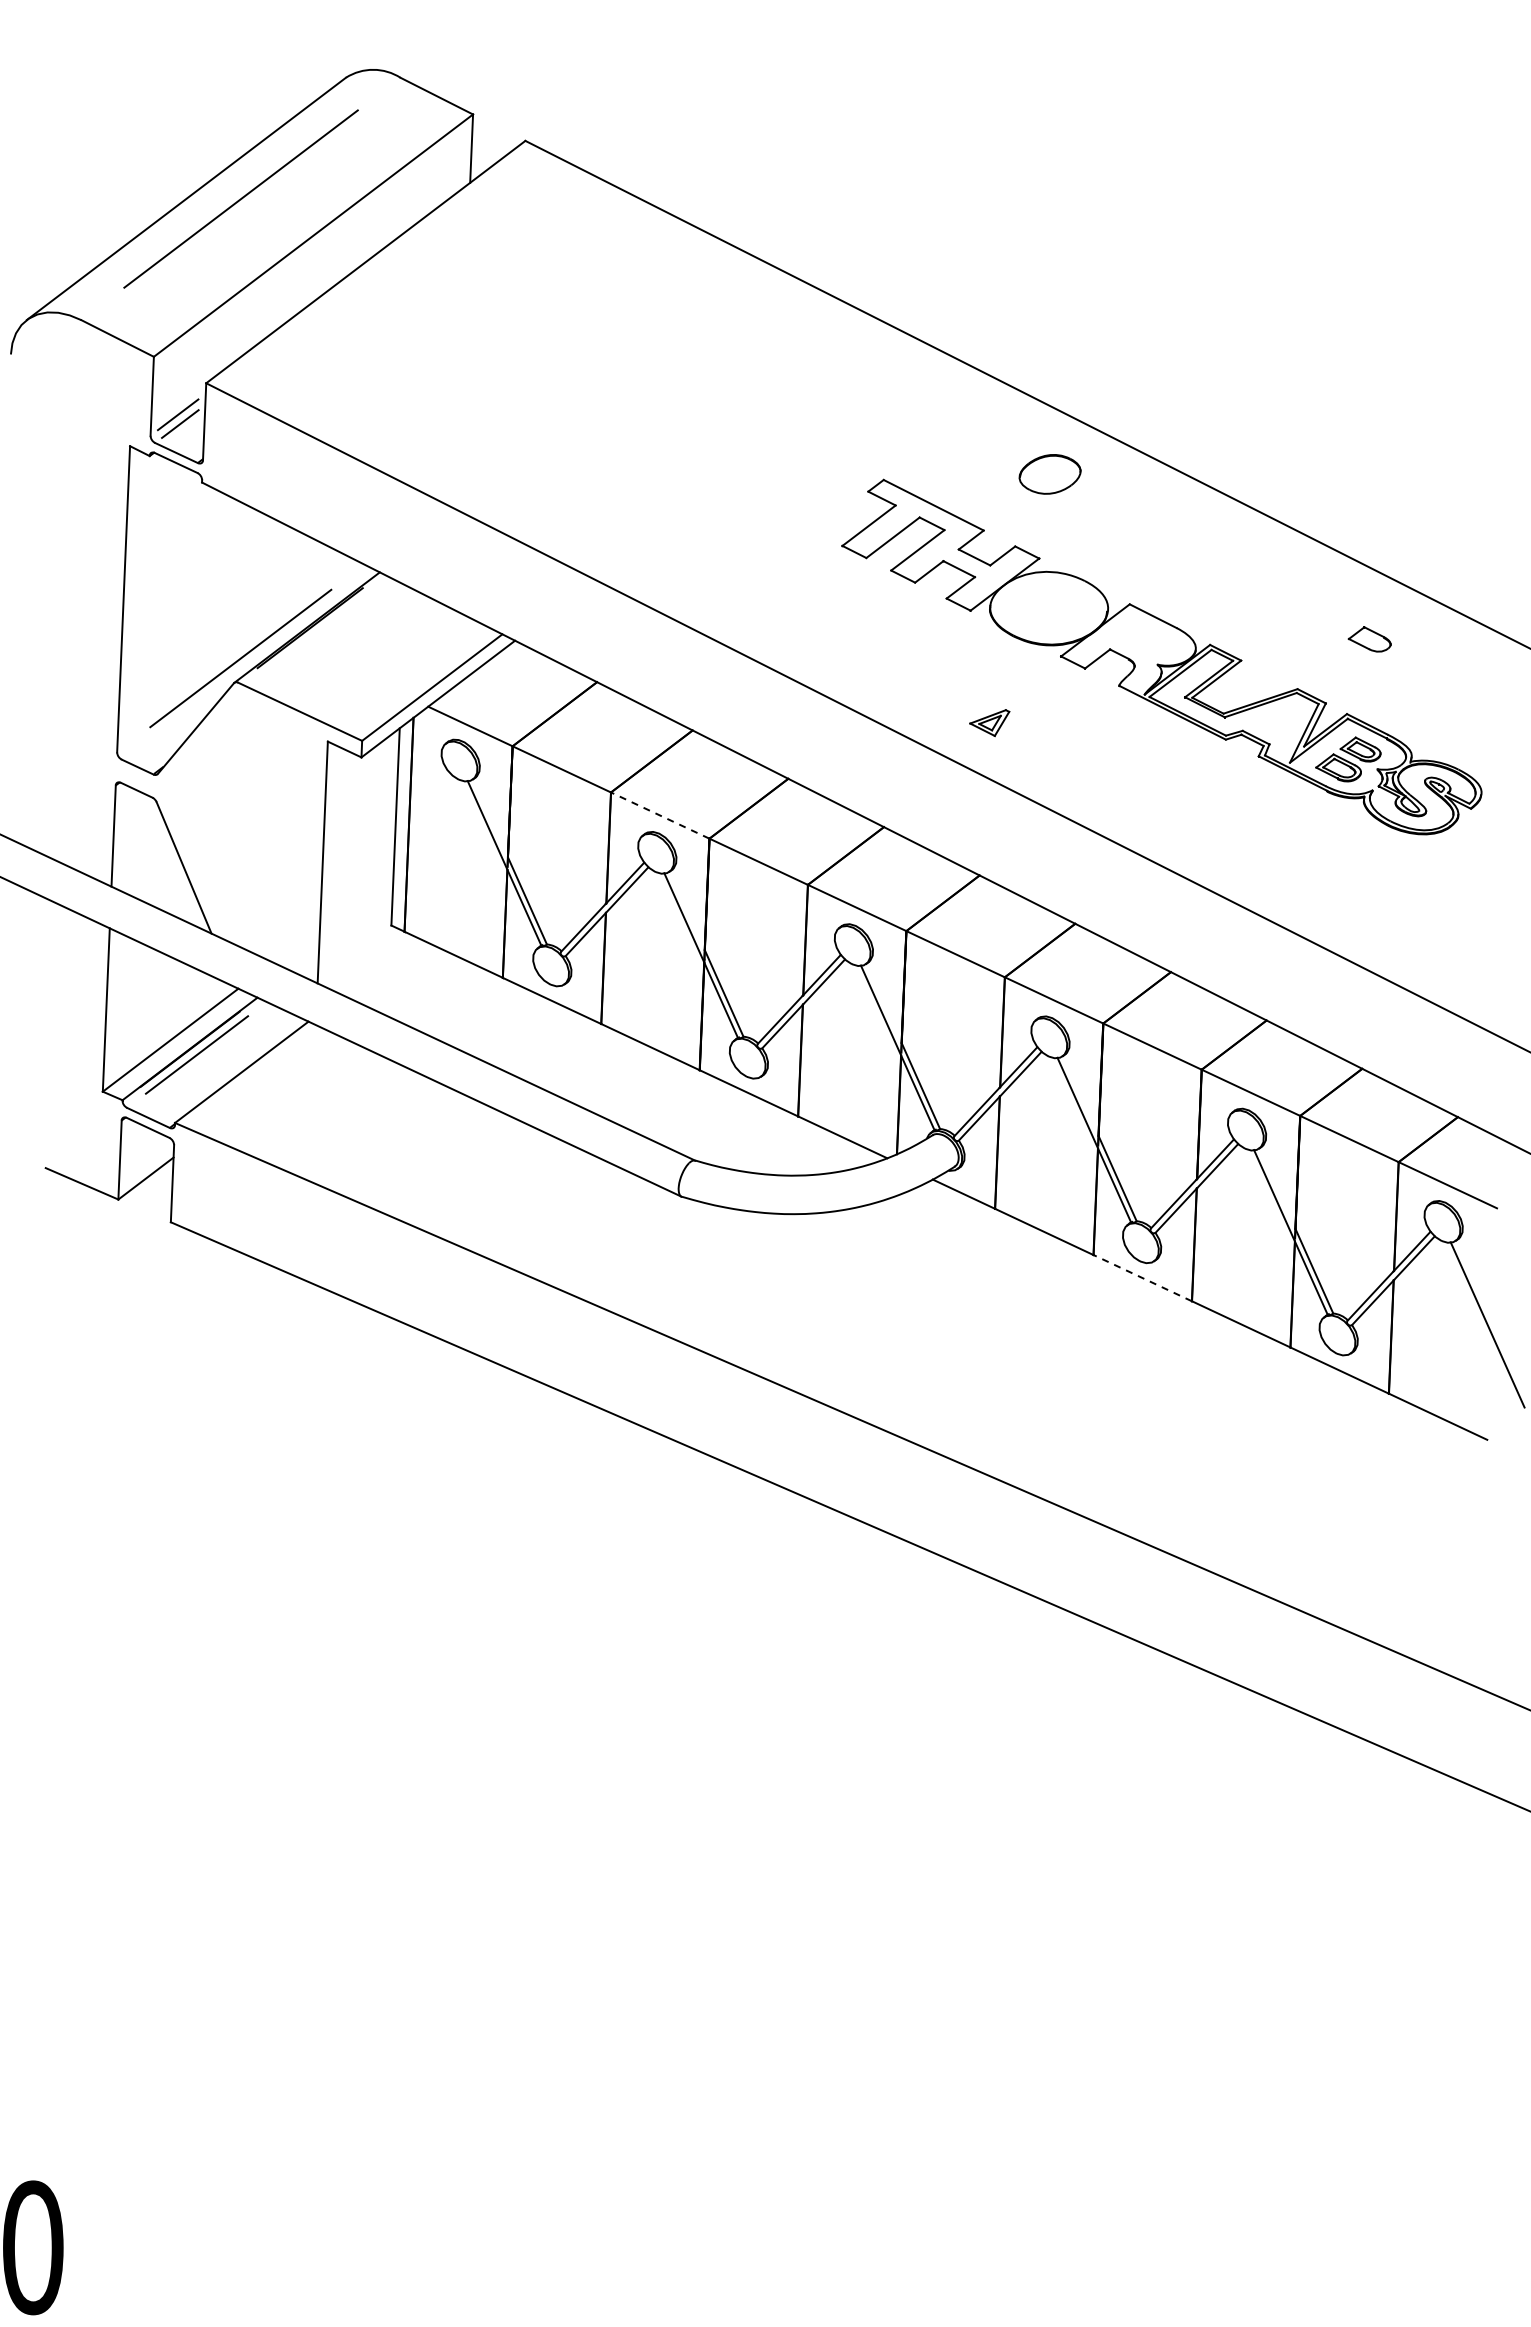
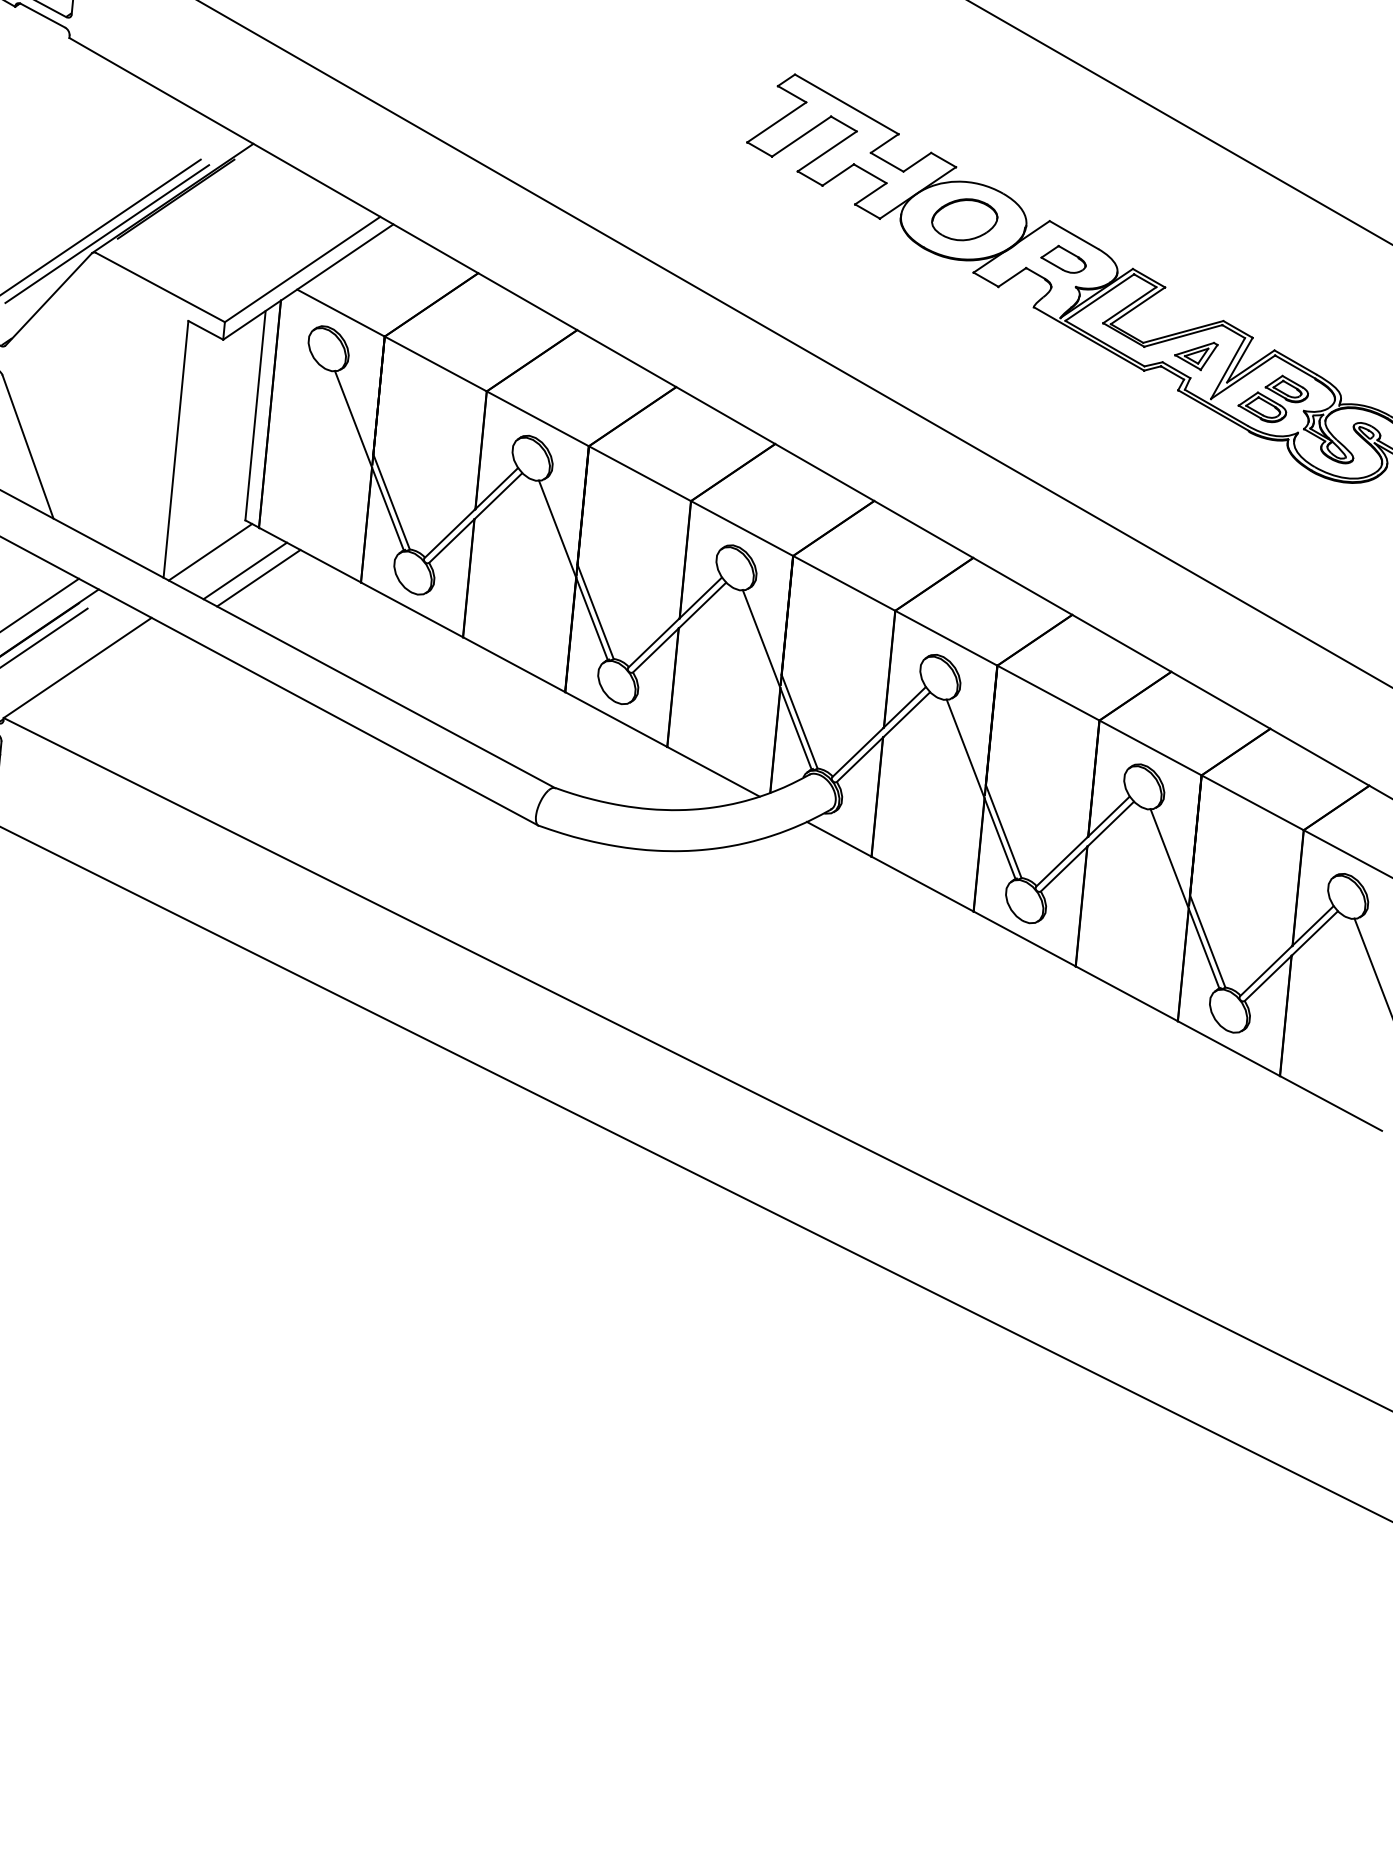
part: (1049, 474) -> (964, 219), moved
part: (1369, 639) -> (1063, 259), moved
line: (247, 664) -> (107, 234), added
part: (989, 723) -> (1195, 356), moved
line: (659, 815) -> (537, 418), dashed -> solid
line: (359, 956) -> (209, 551), added
line: (393, 972) -> (244, 570), added
line: (406, 978) -> (258, 577), added
line: (1142, 1277) -> (1024, 938), dashed -> solid

